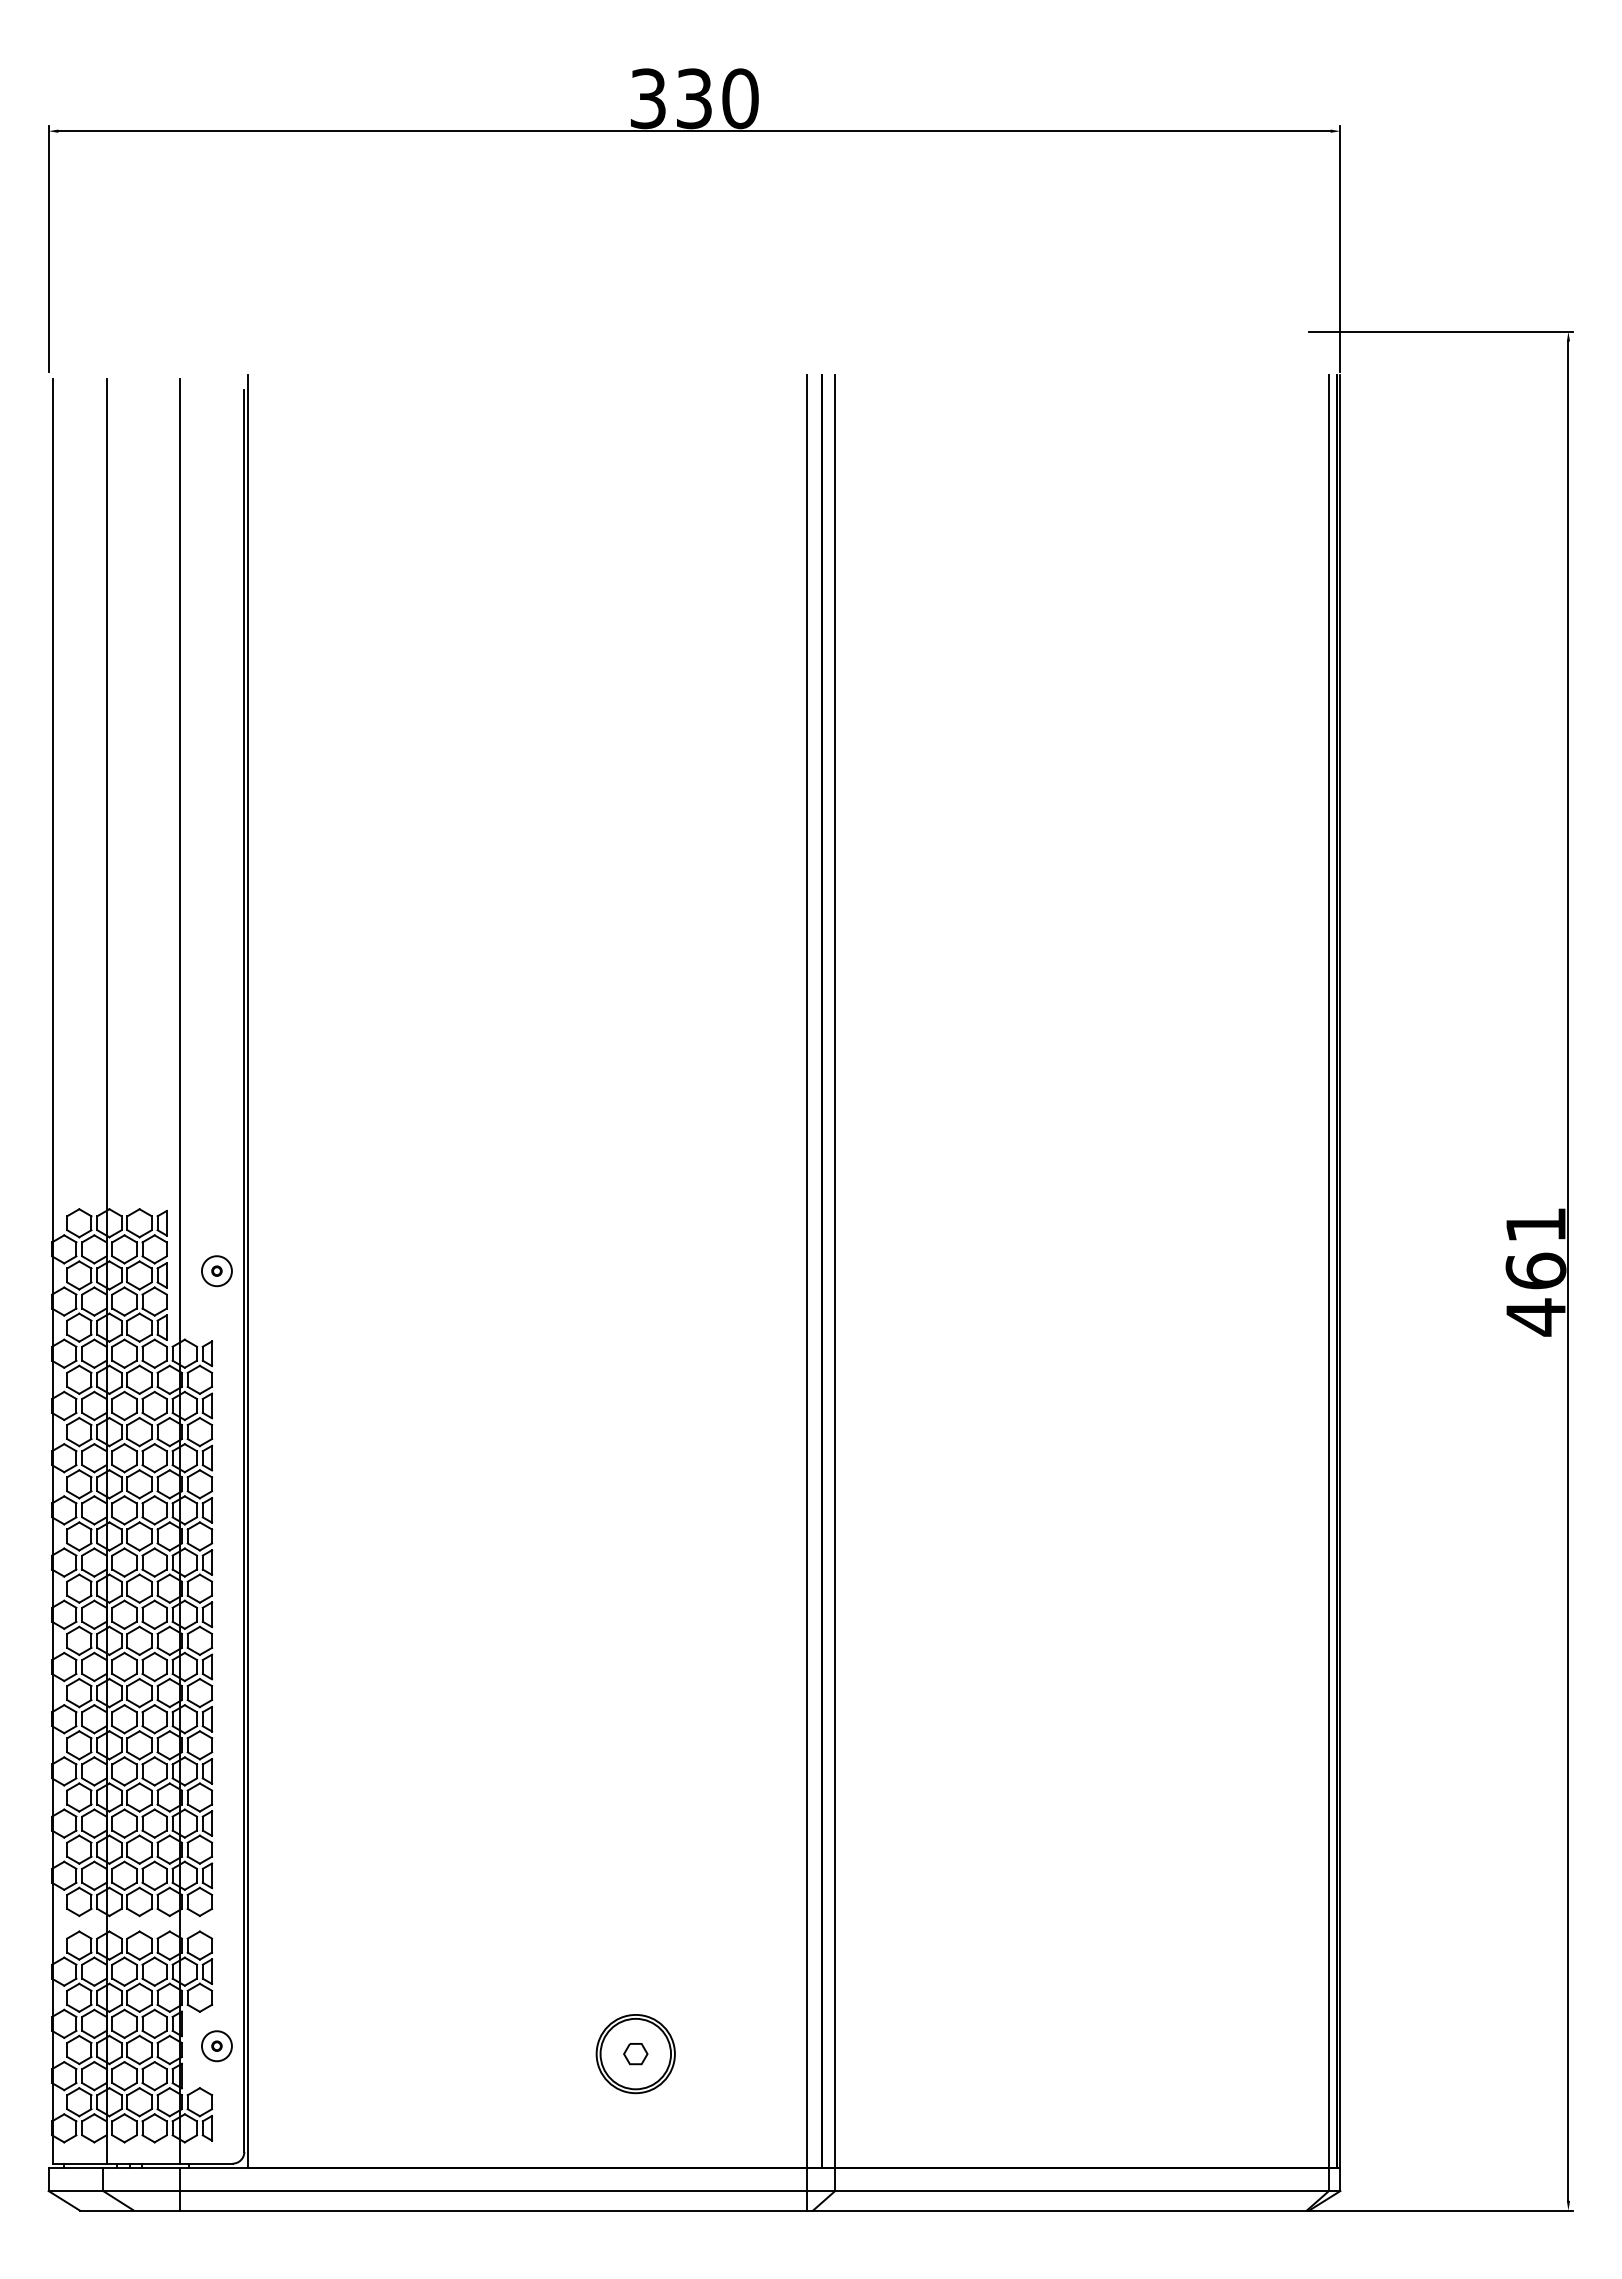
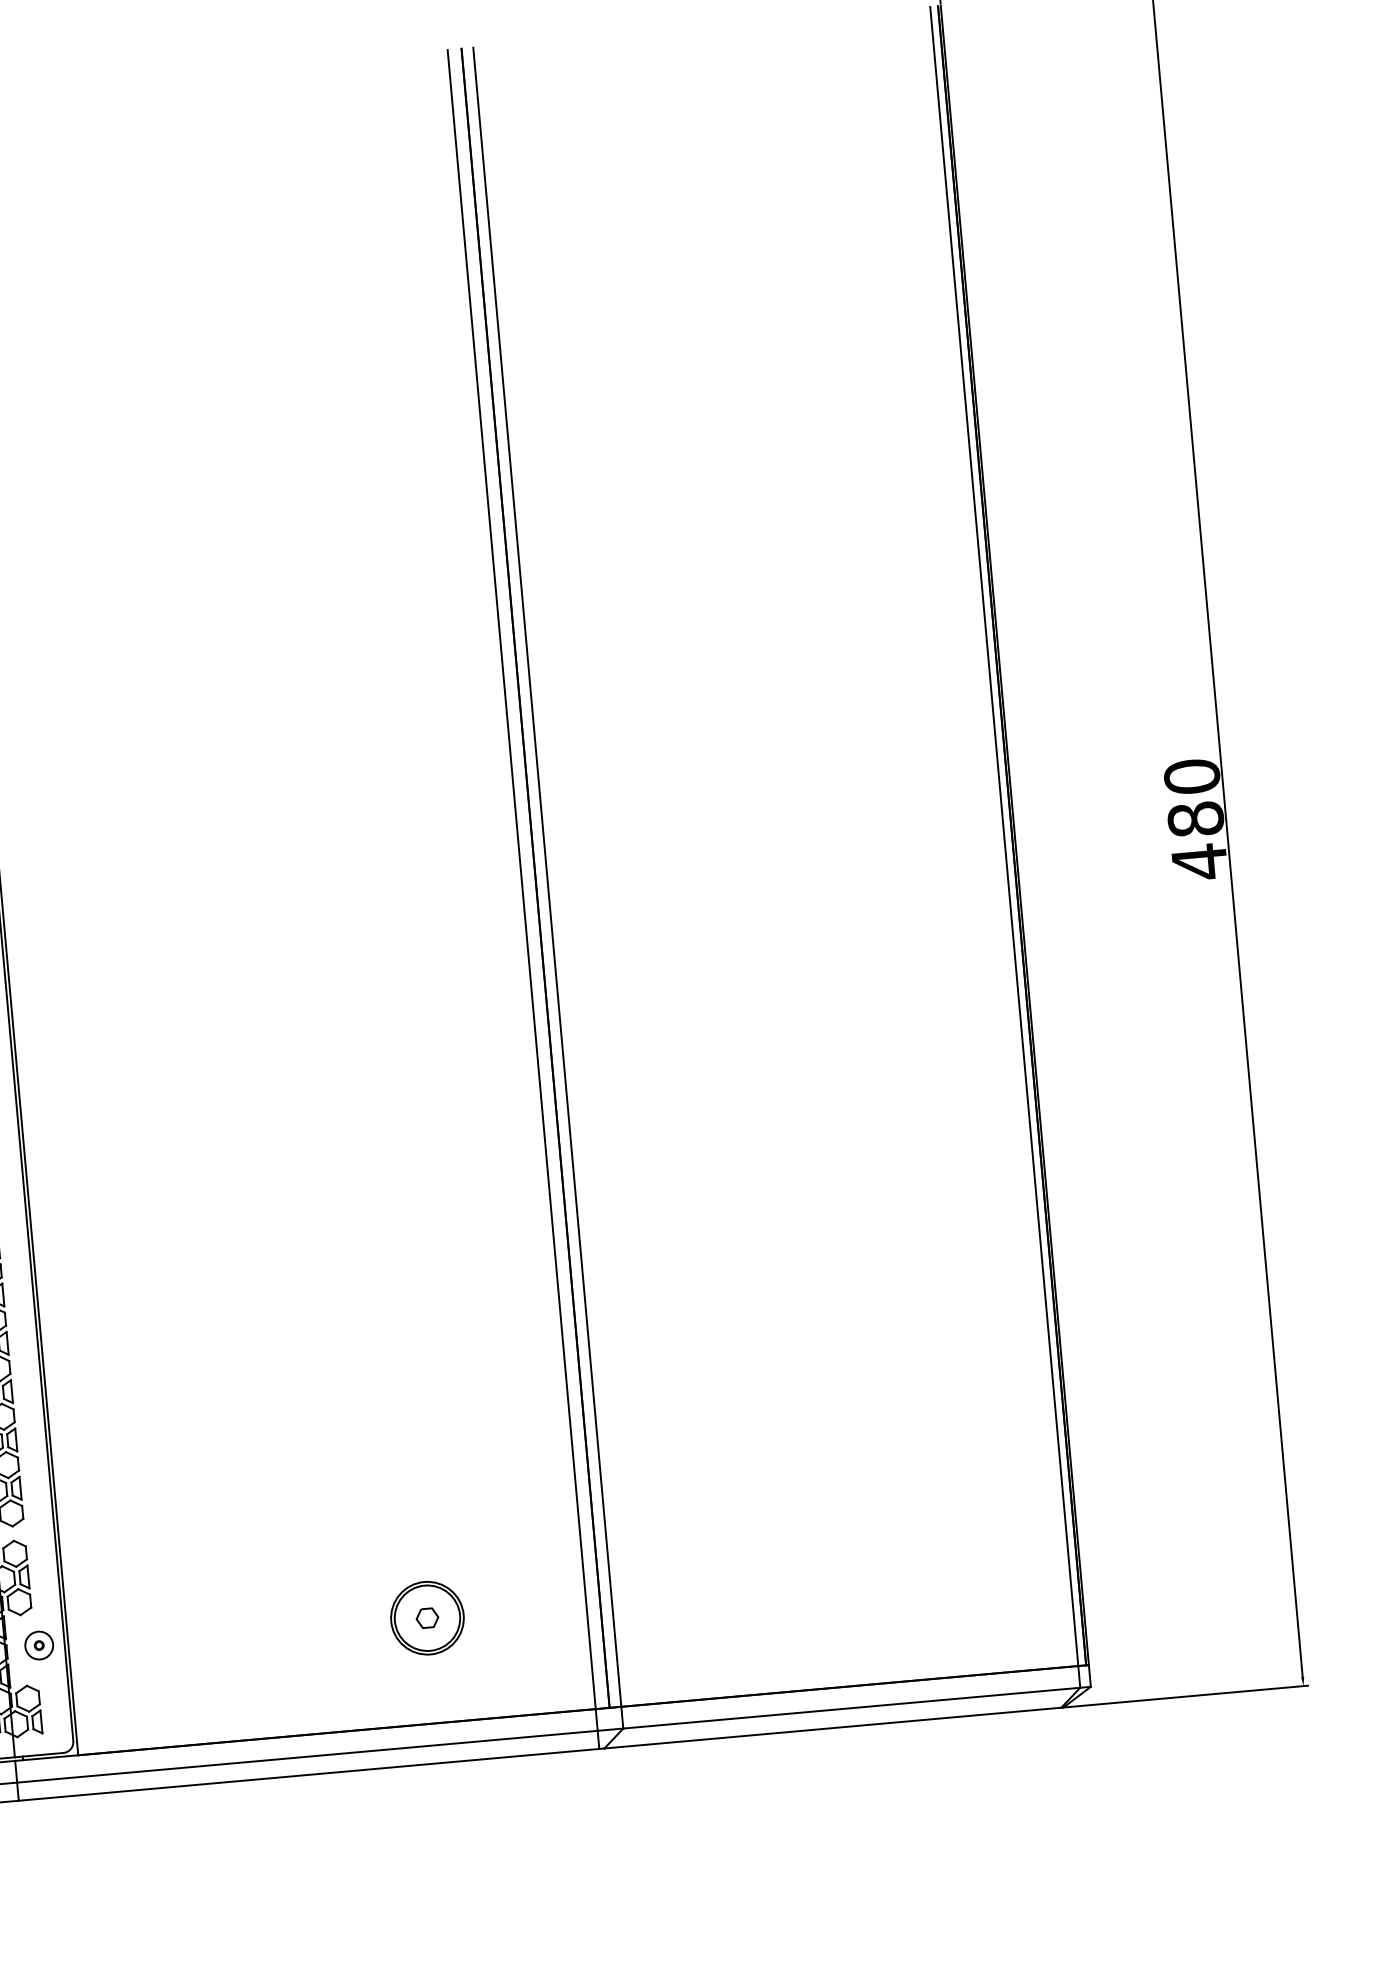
text: (1535, 1247) -> (1193, 797), 461 -> 480

